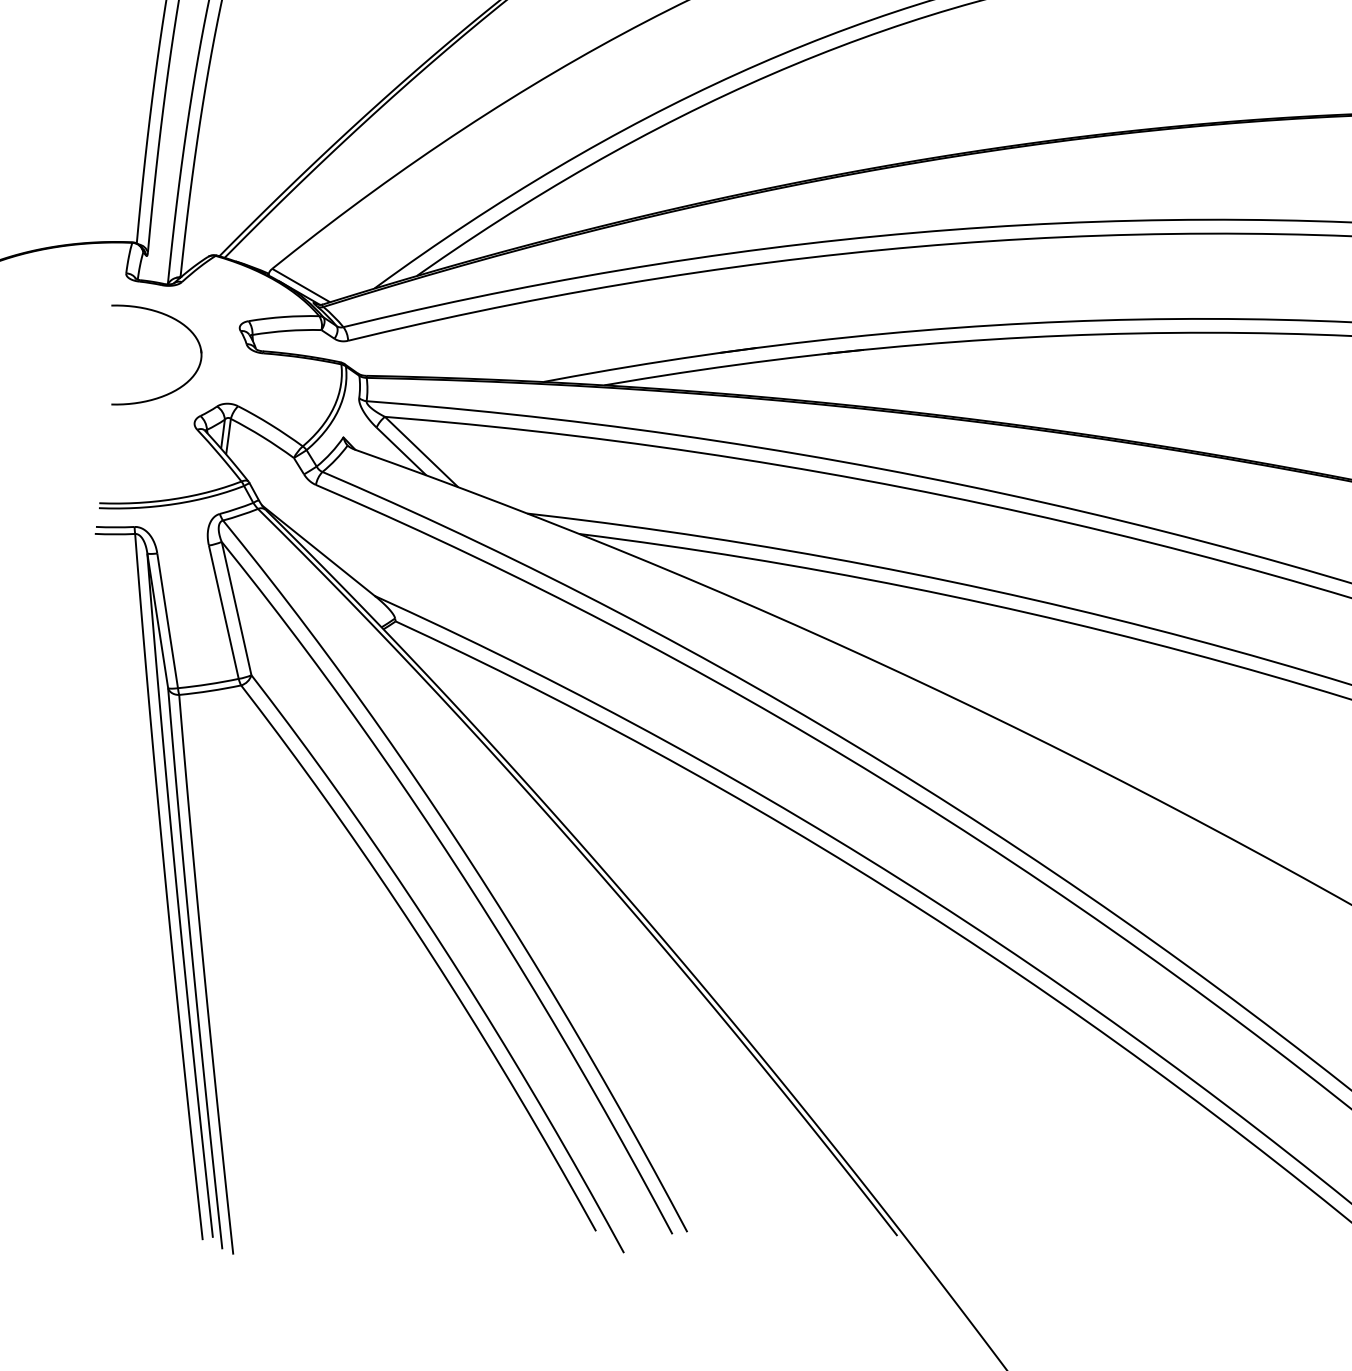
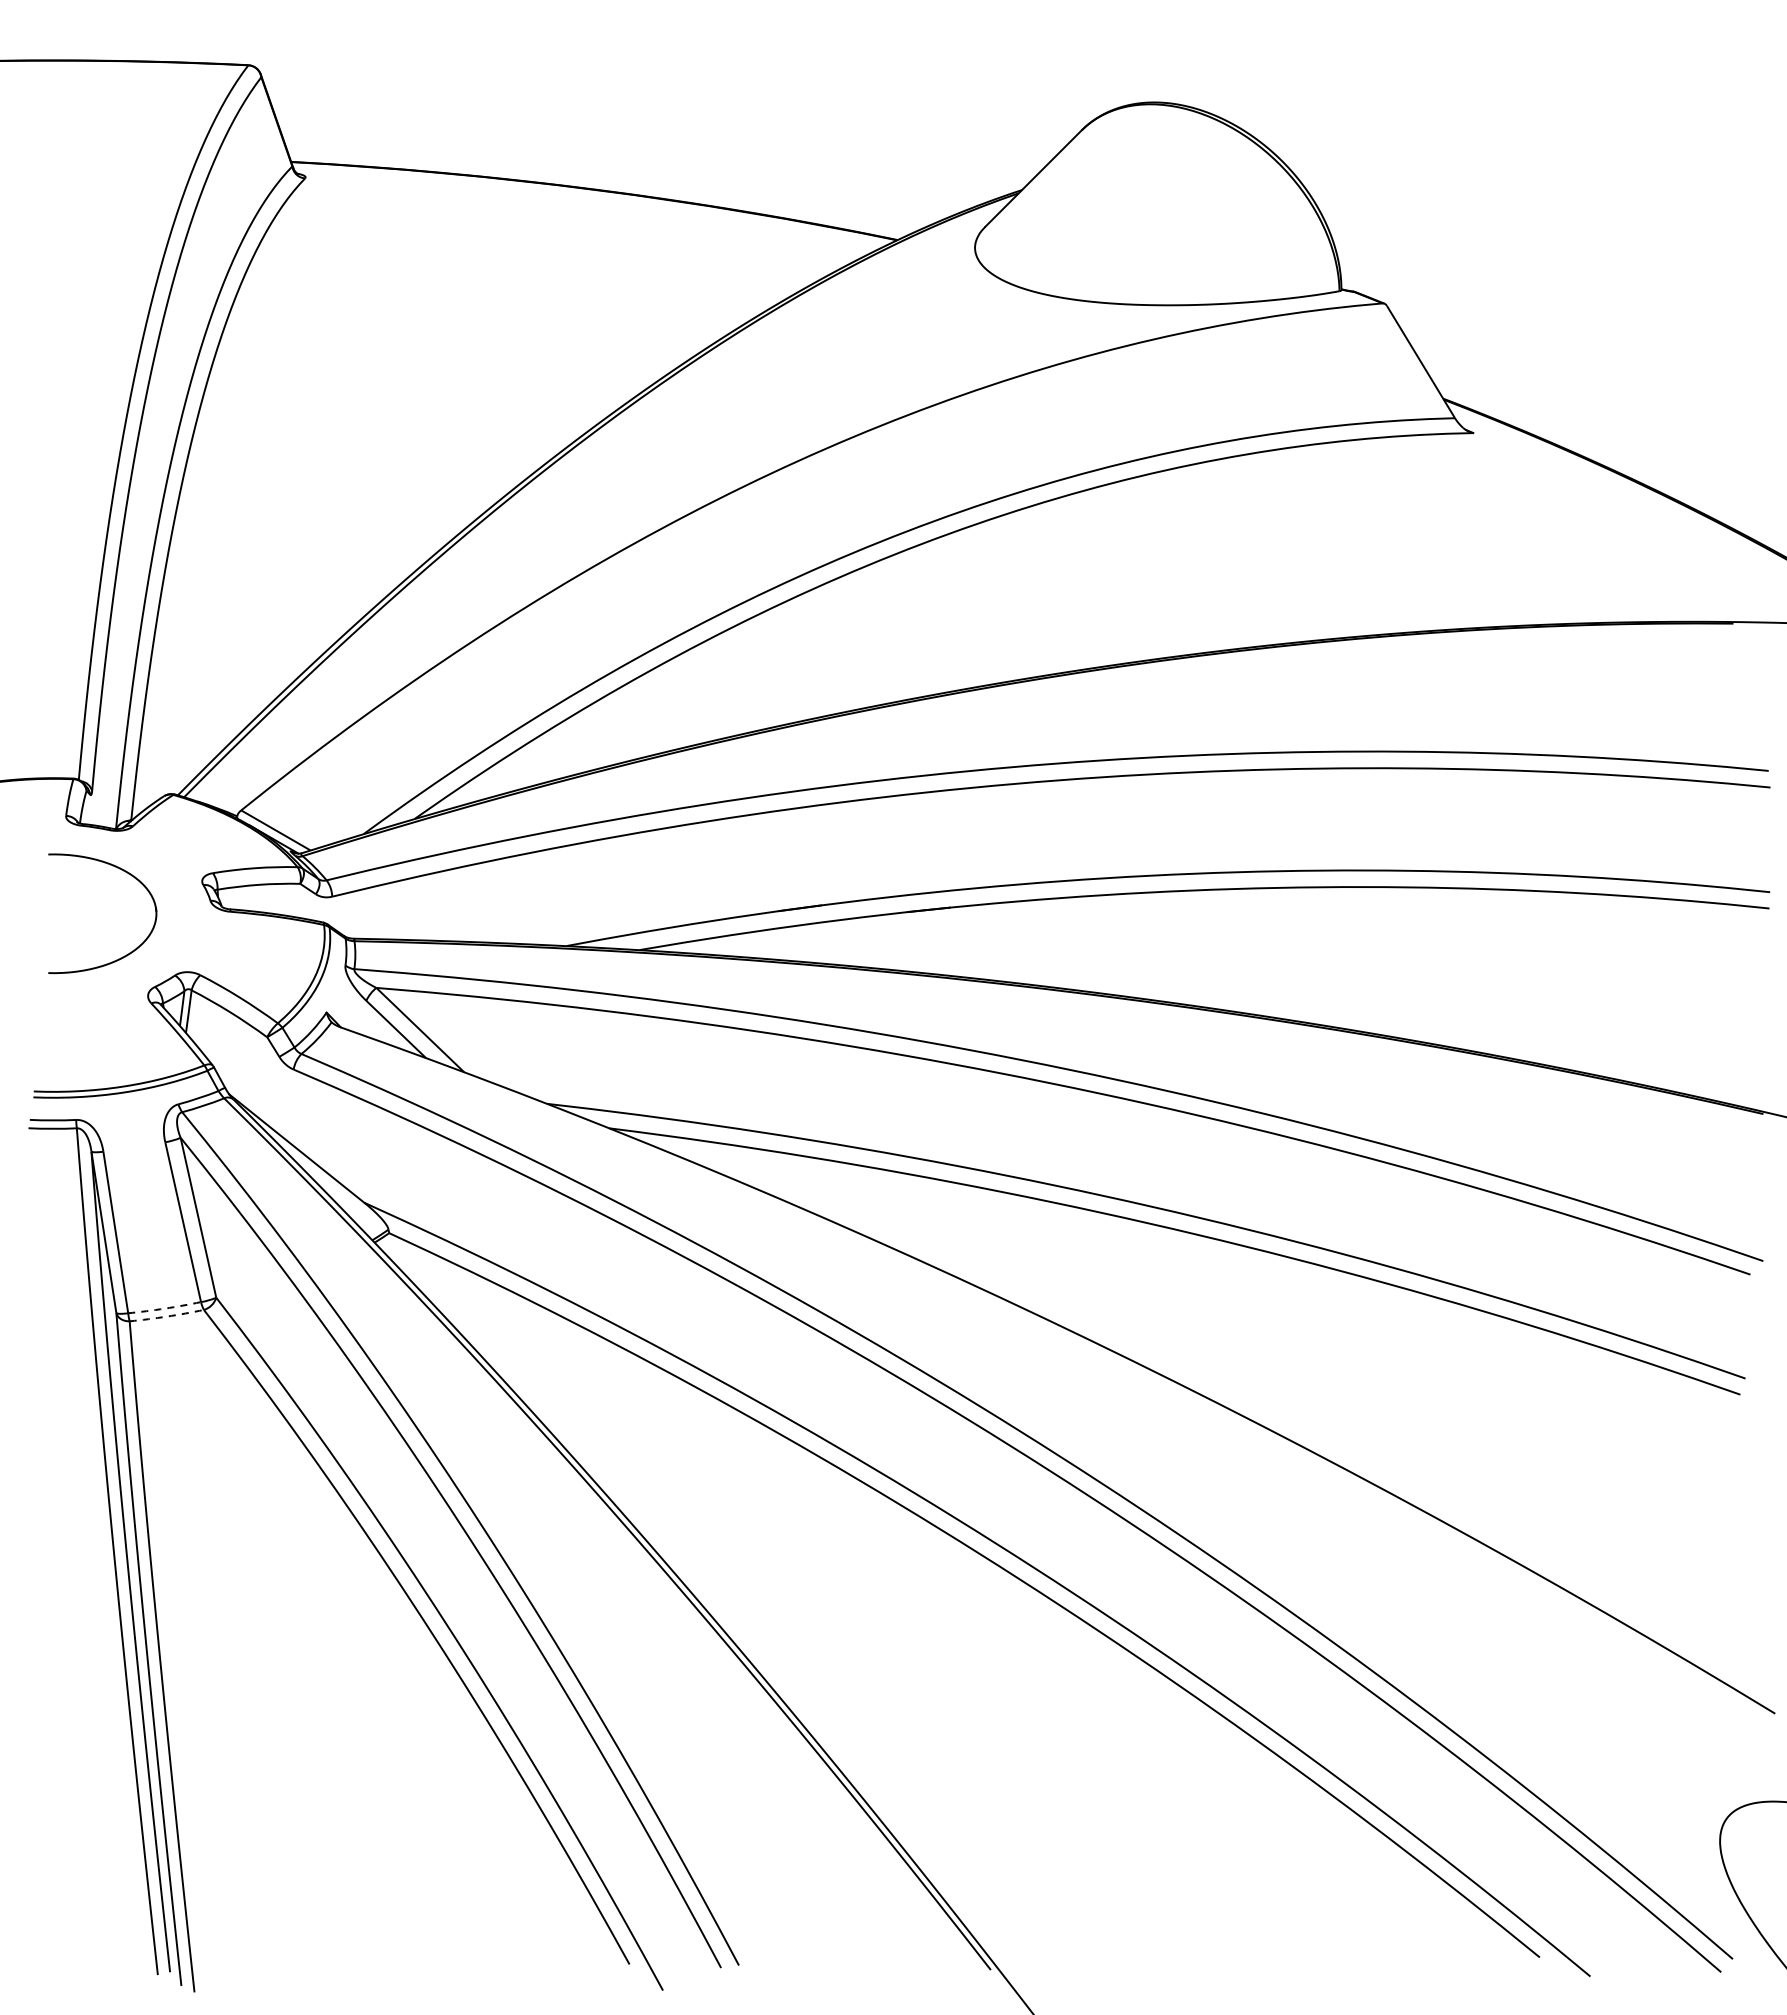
arc: (208, 684) -> (164, 1308), solid -> dashed
arc: (209, 690) -> (166, 1316), solid -> dashed

